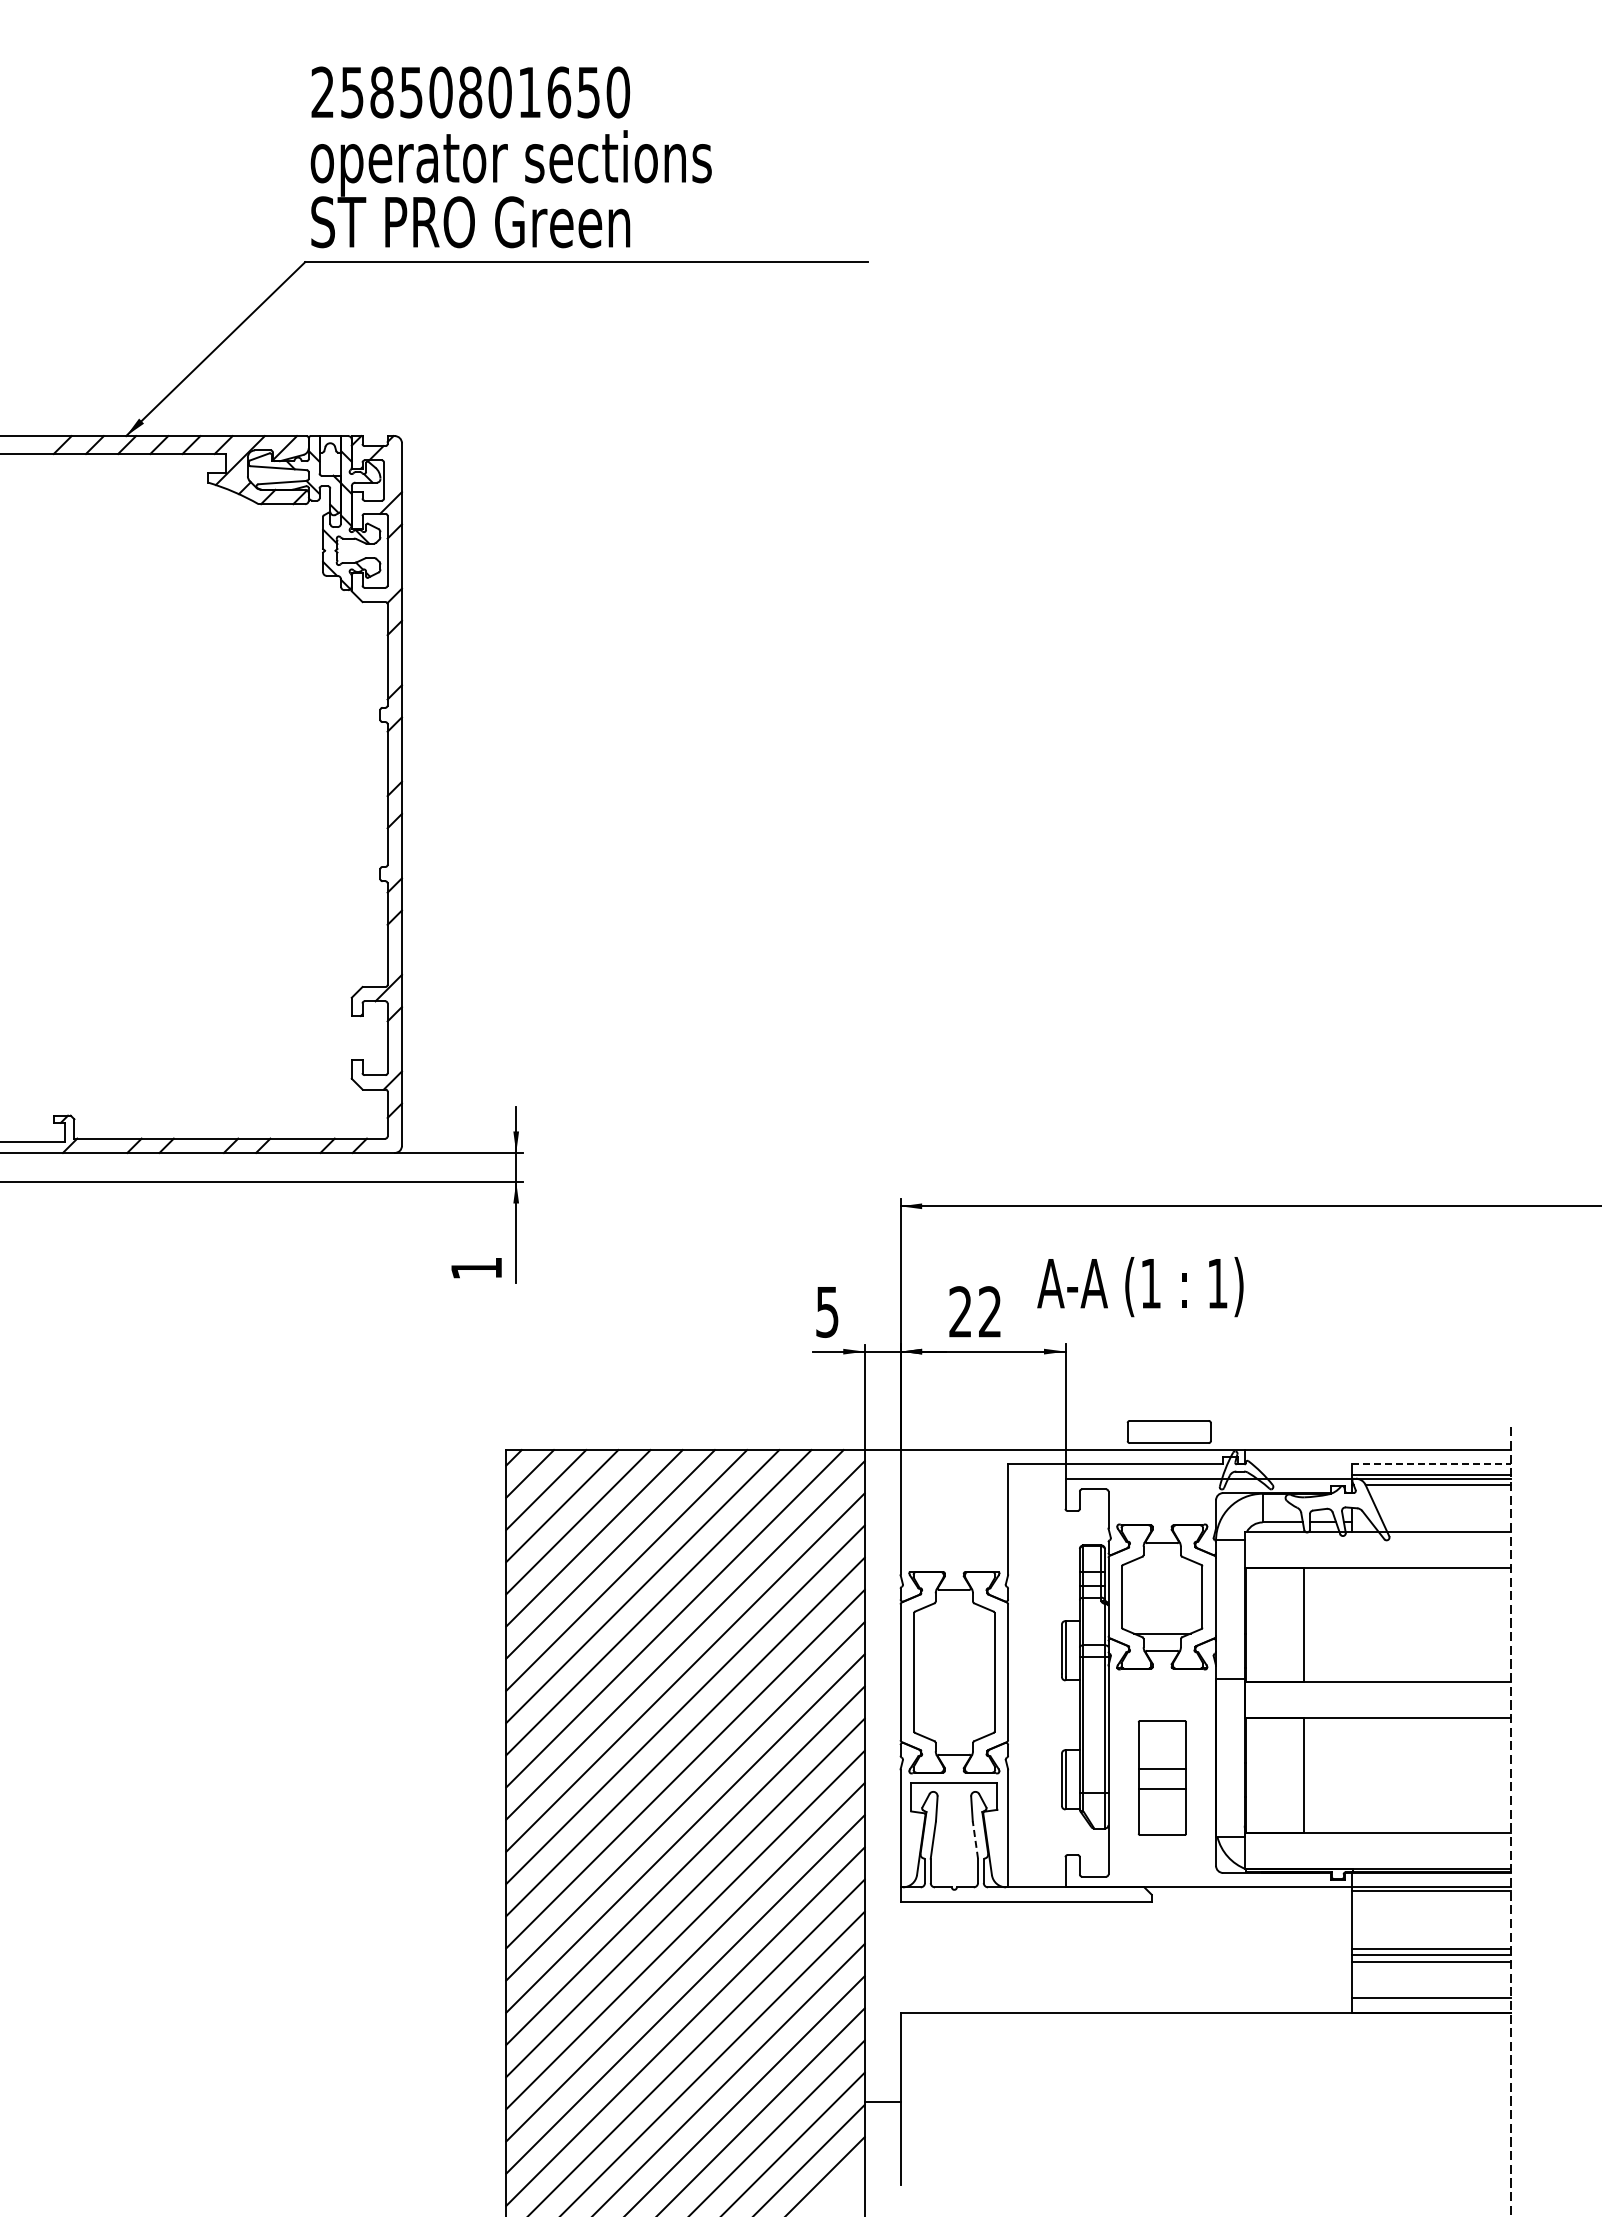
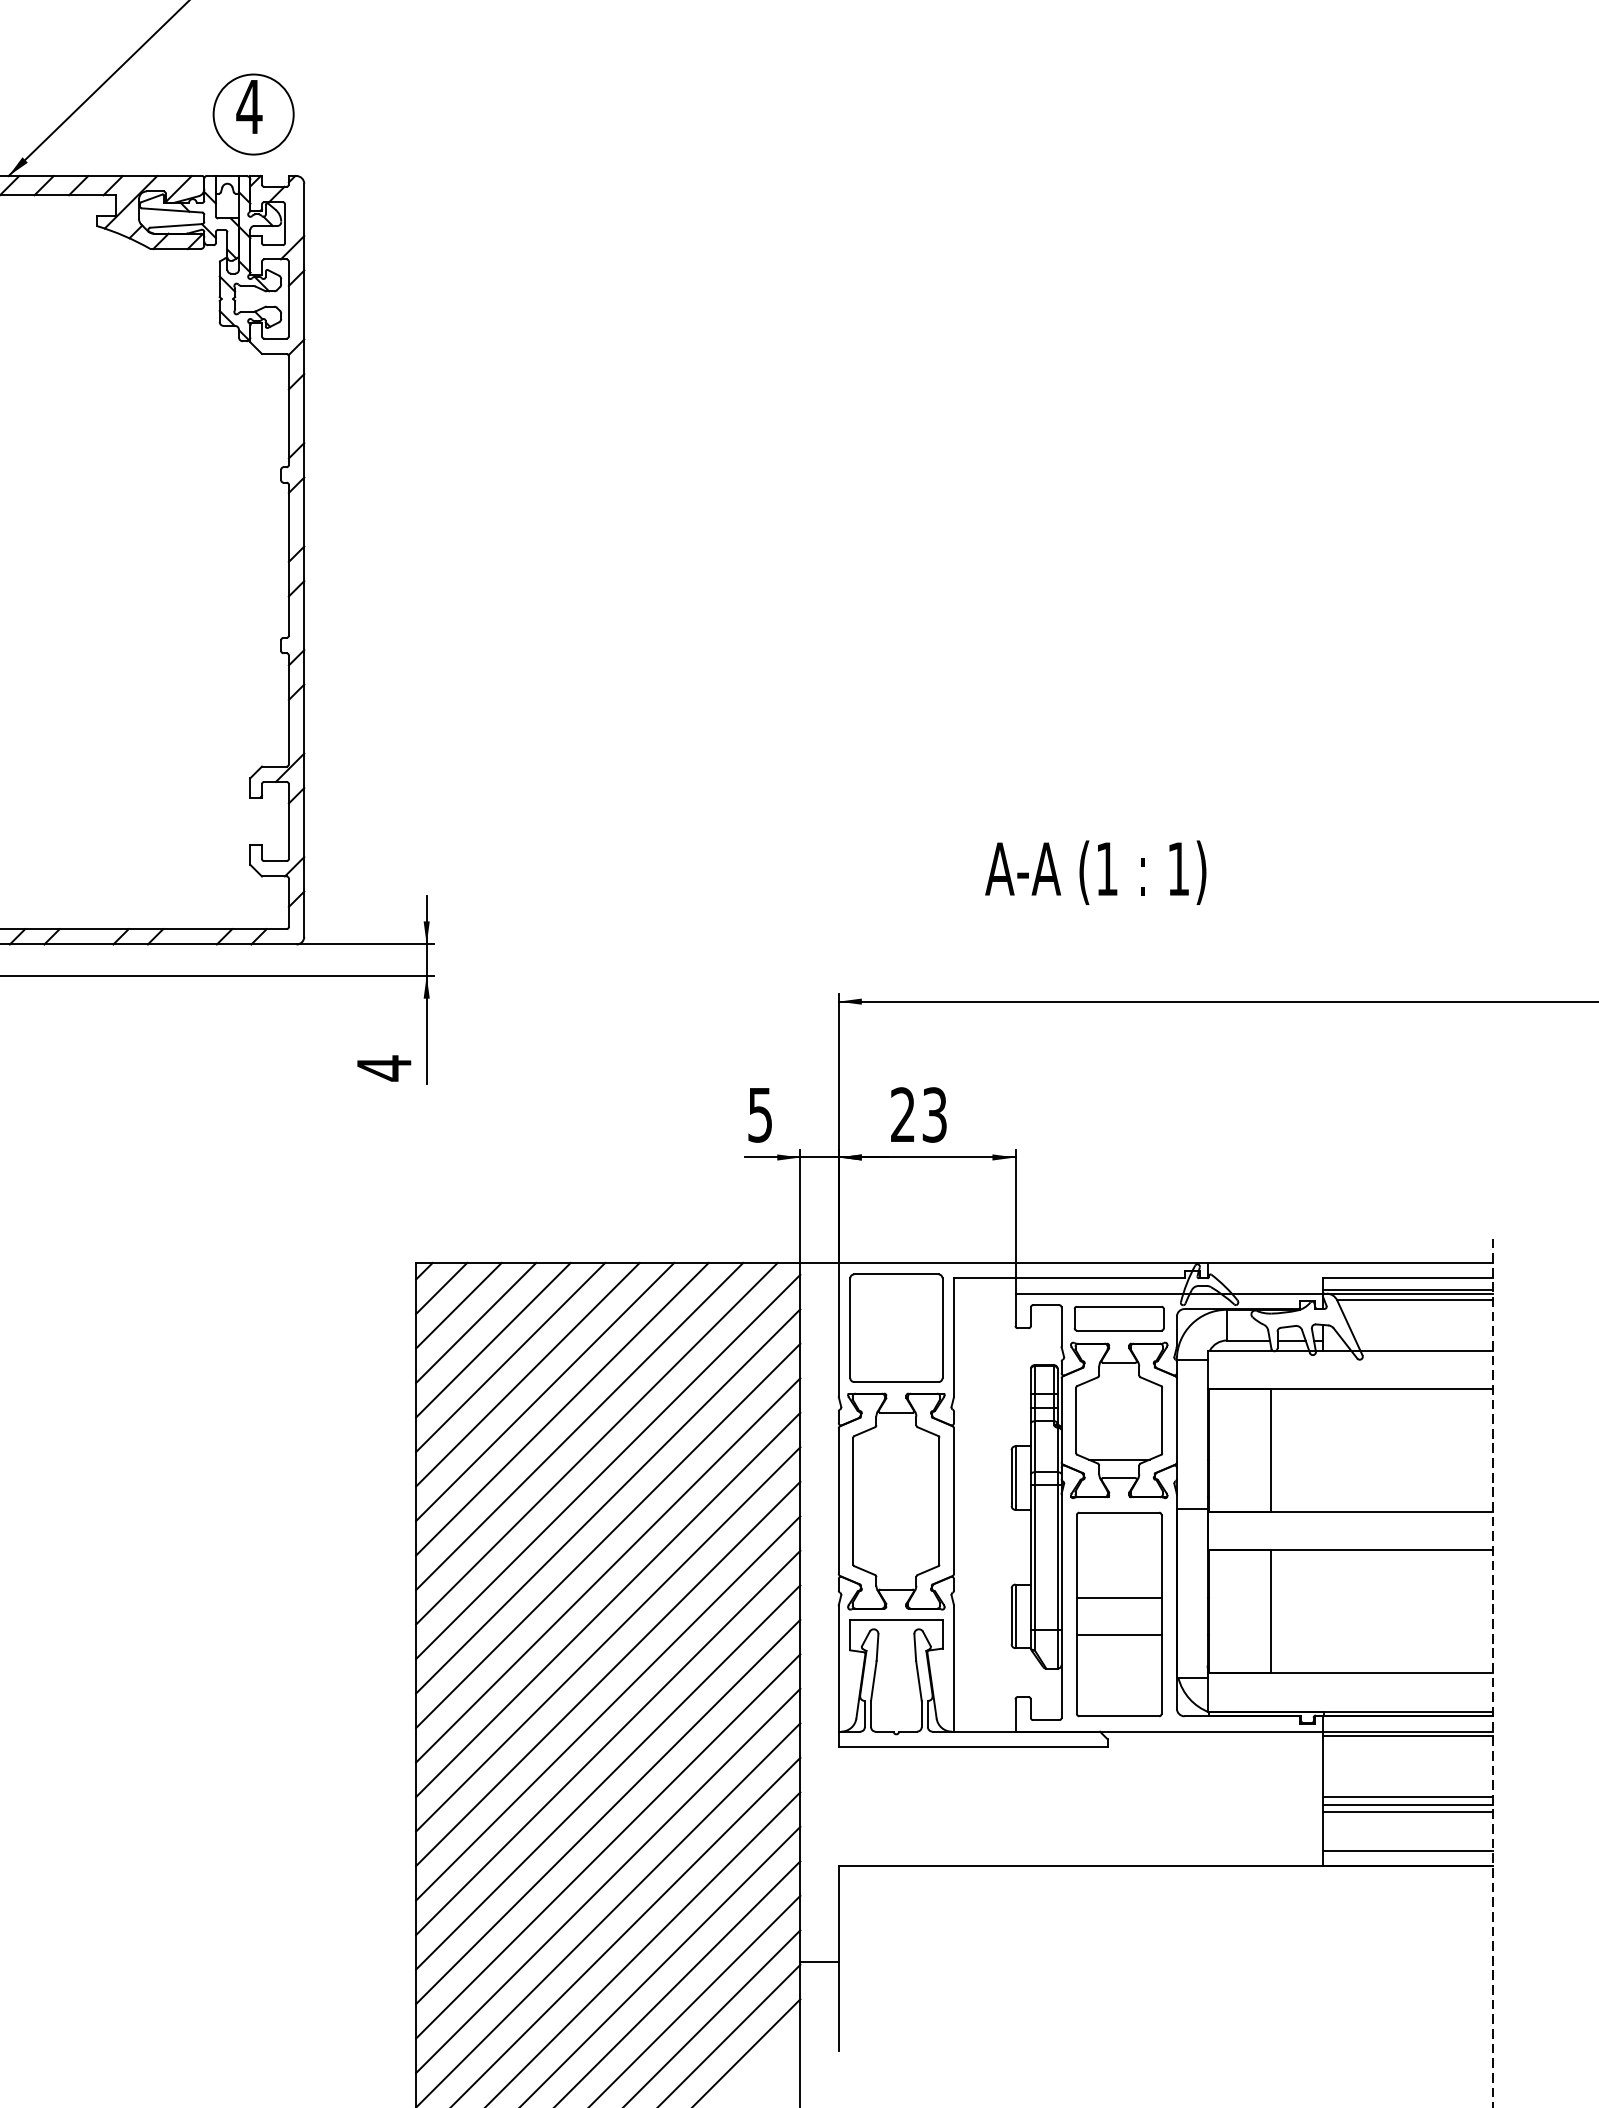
part: (354, 378) -> (253, 114), added
text: (476, 1268) -> (384, 1068), 1 -> 4
text: (1140, 1287) -> (1095, 873), moved
text: (990, 1312) -> (935, 1115), 22 -> 23
part: (1168, 1431) -> (1118, 1318), moved
line: (1432, 1464) -> (1408, 1278), dashed -> solid
part: (954, 1510) -> (896, 1327), added
part: (1162, 1777) -> (1119, 1613), size x1.67
line: (975, 1840) -> (919, 1681), dashed -> solid

